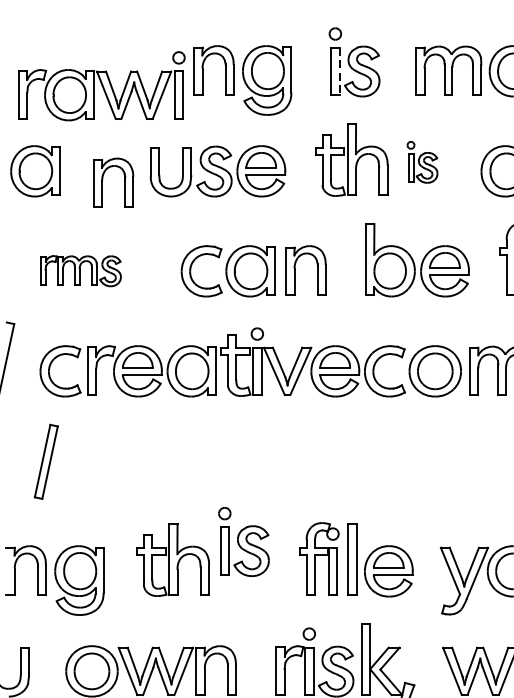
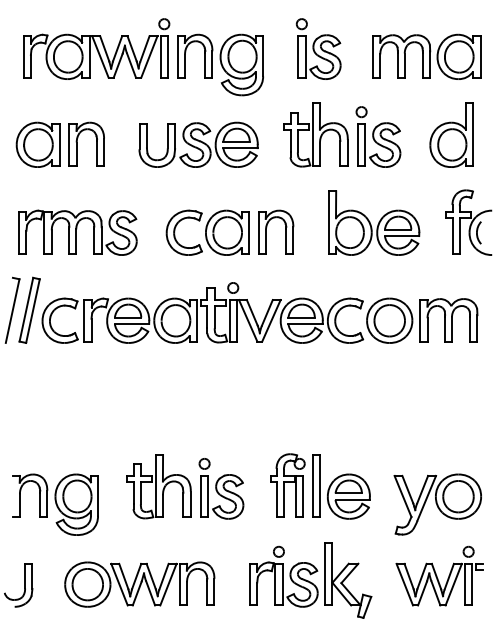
line: (339, 70) -> (305, 56), dashed -> solid
part: (101, 85) -> (96, 48), moved
part: (422, 161) -> (378, 136), size x1.67
part: (103, 182) -> (77, 143), moved
part: (80, 270) -> (77, 232), size x1.67
part: (46, 460) -> (29, 309), moved
part: (244, 541) -> (221, 488), moved

